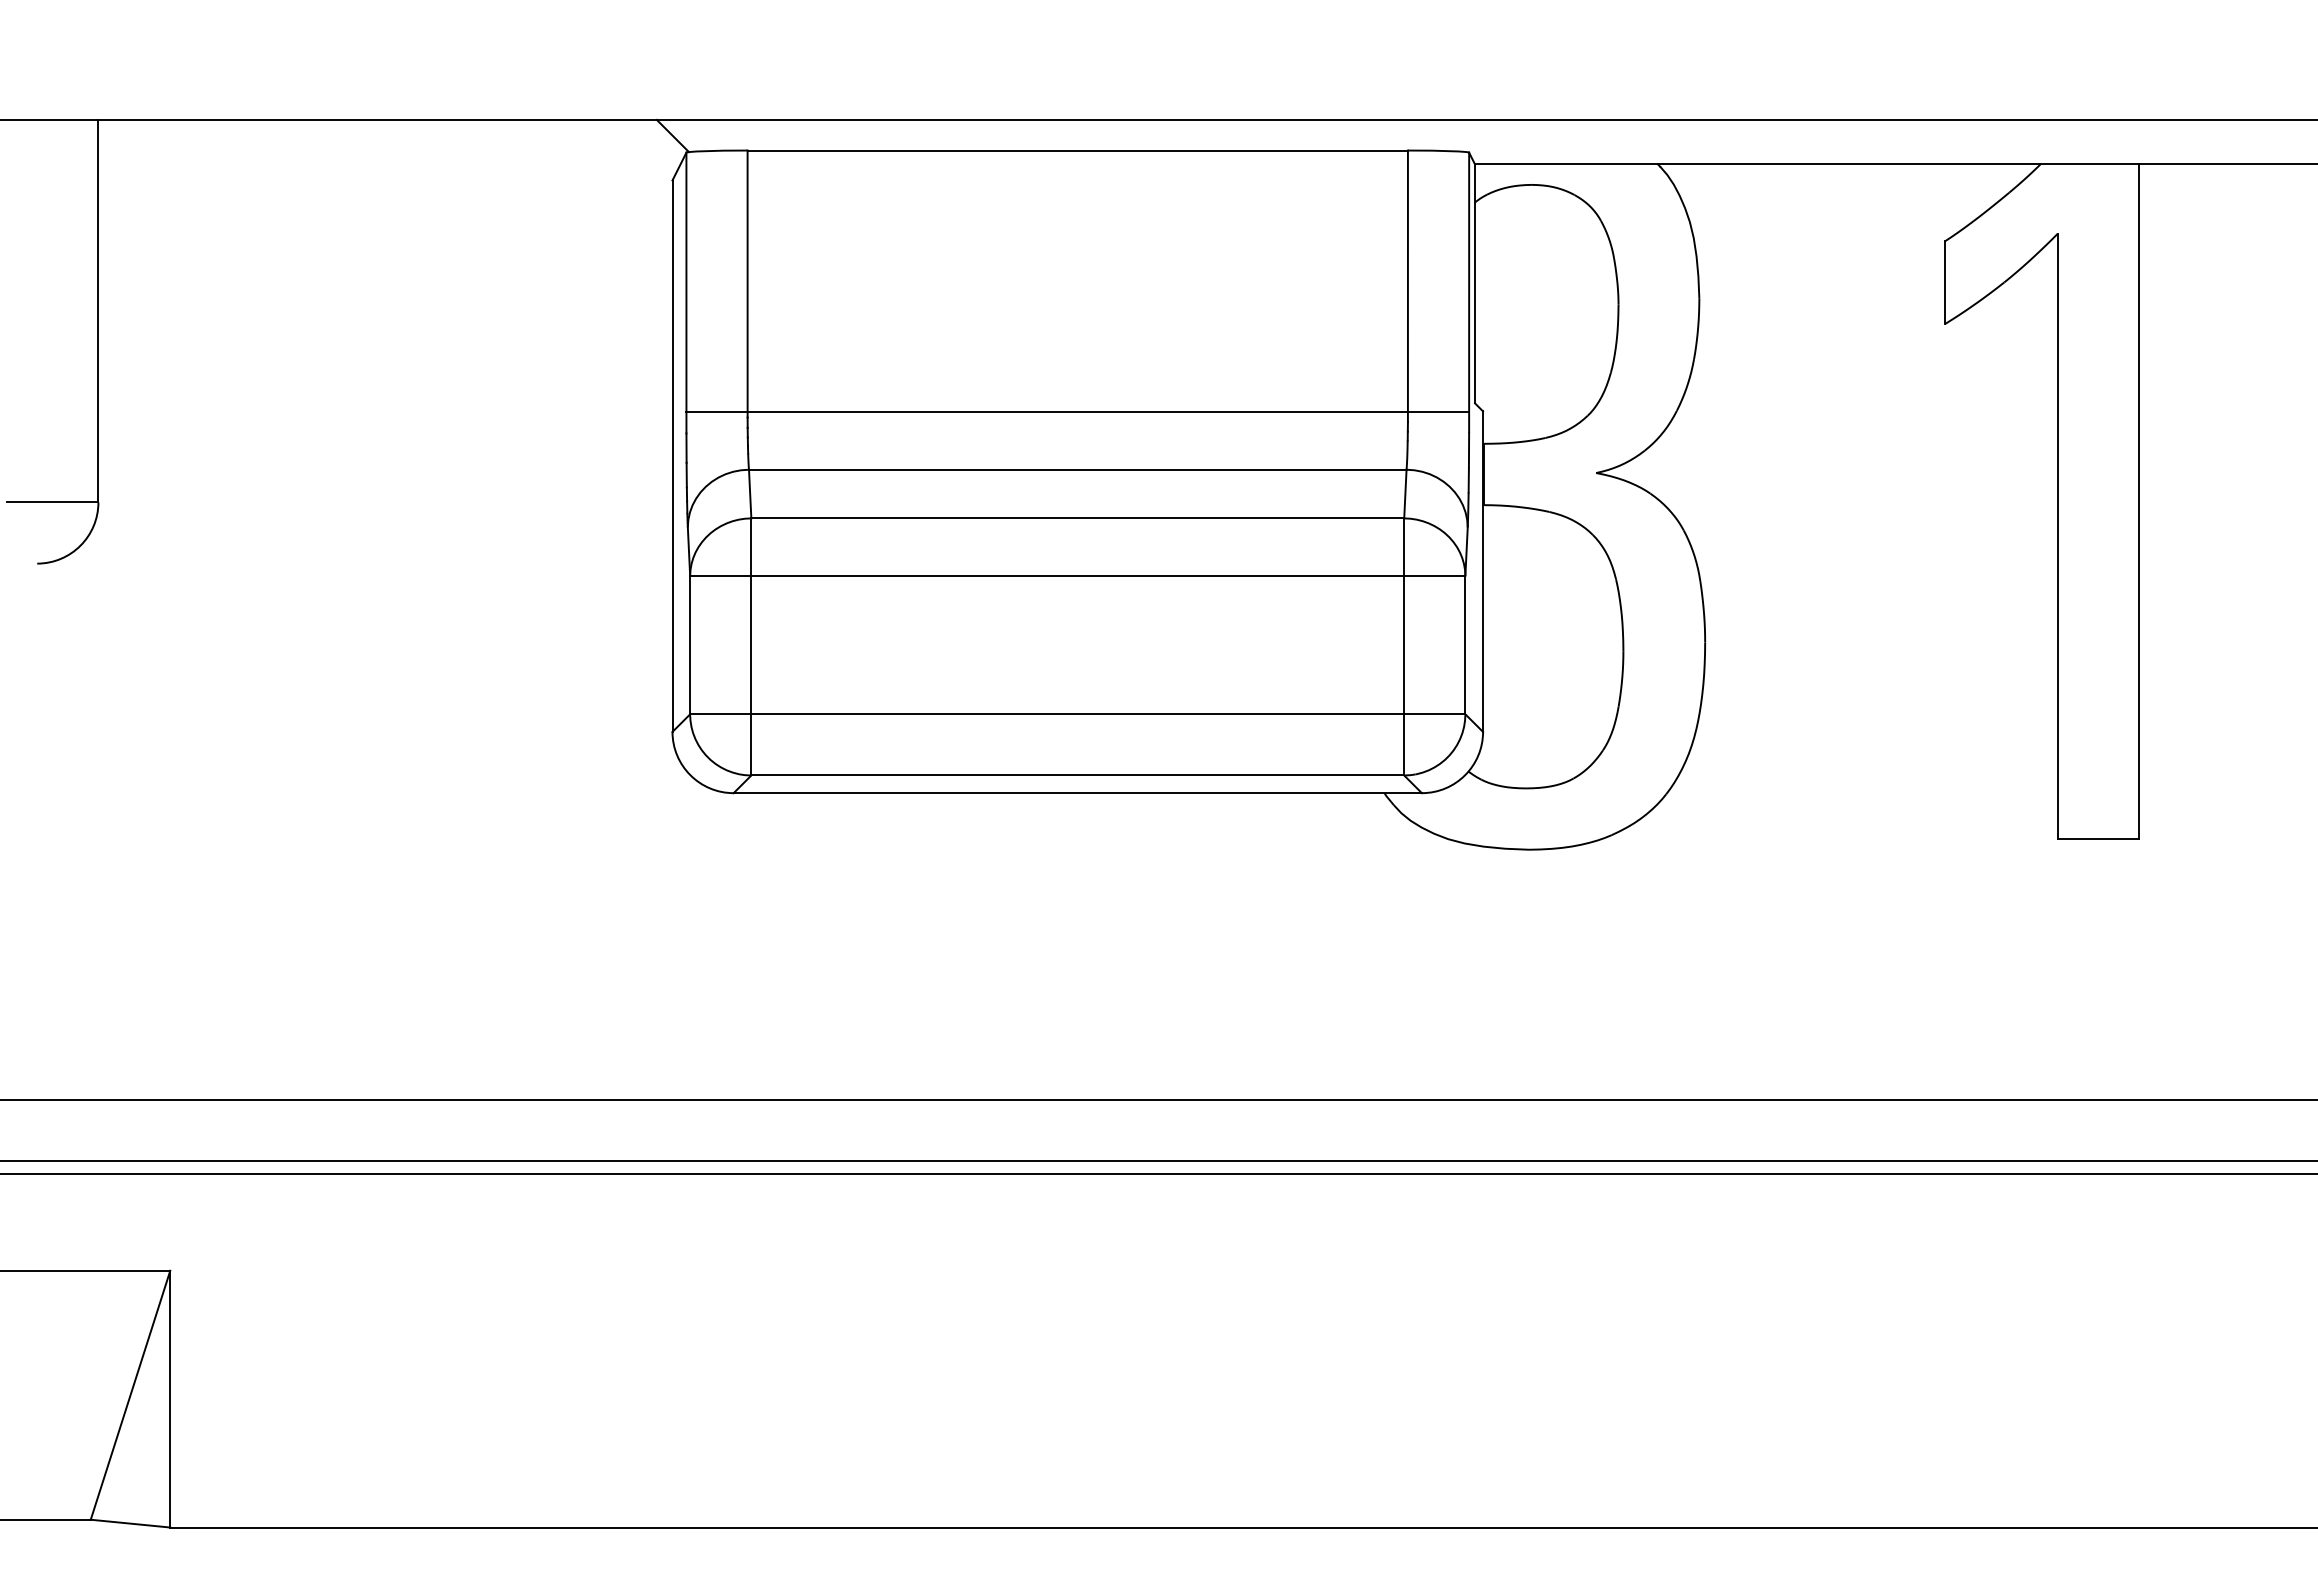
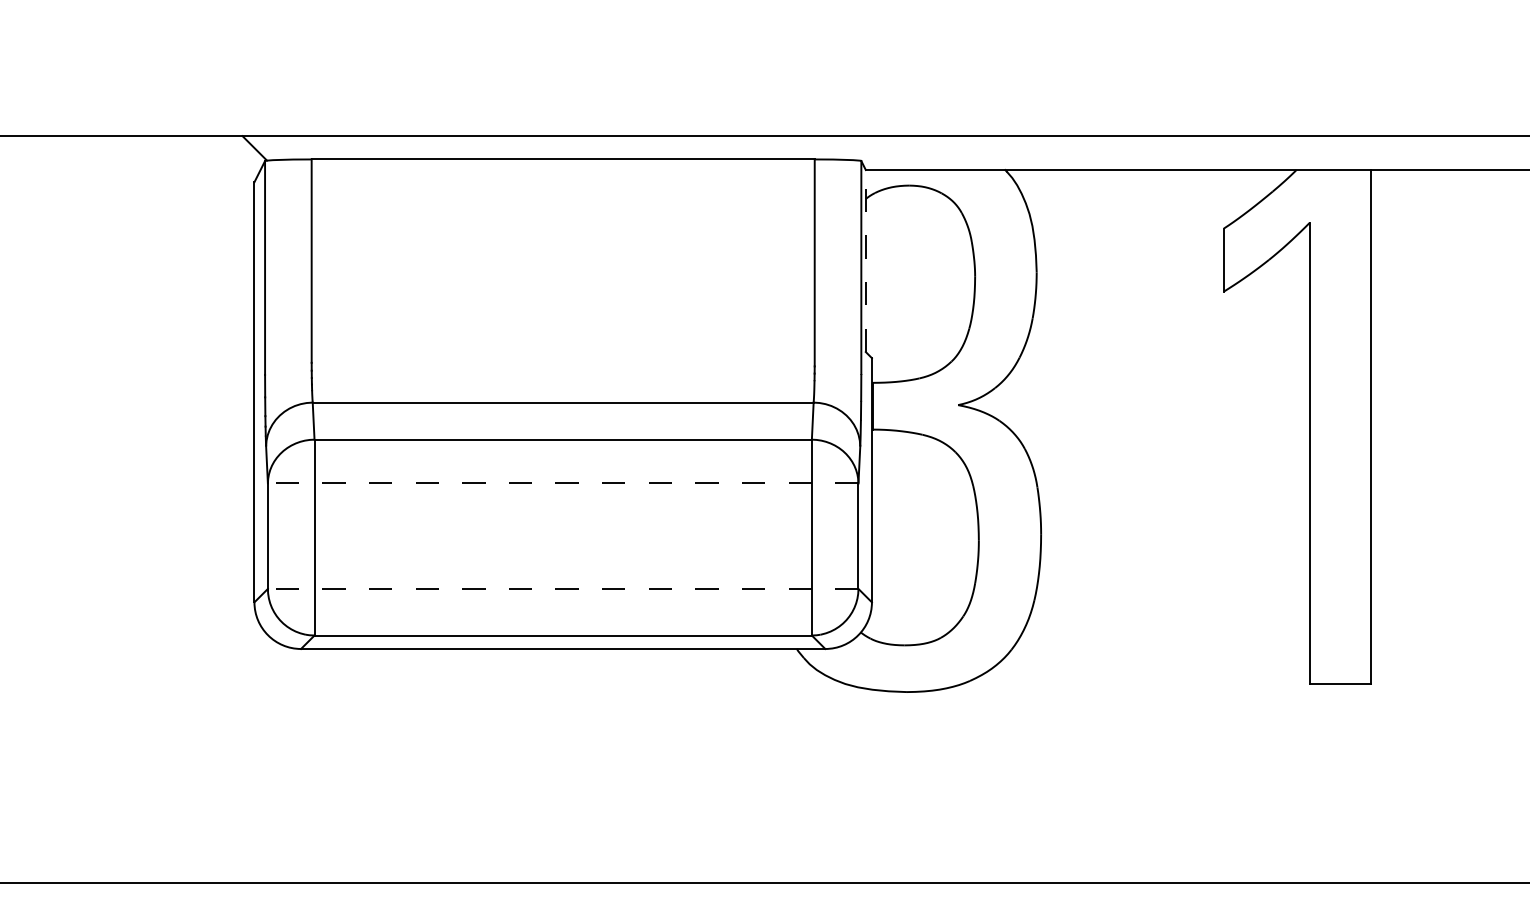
line: (1475, 283) -> (866, 260), solid -> dashed
line: (1077, 412) -> (562, 359), removed
line: (1077, 575) -> (562, 483), solid -> dashed
line: (1077, 714) -> (562, 589), solid -> dashed

